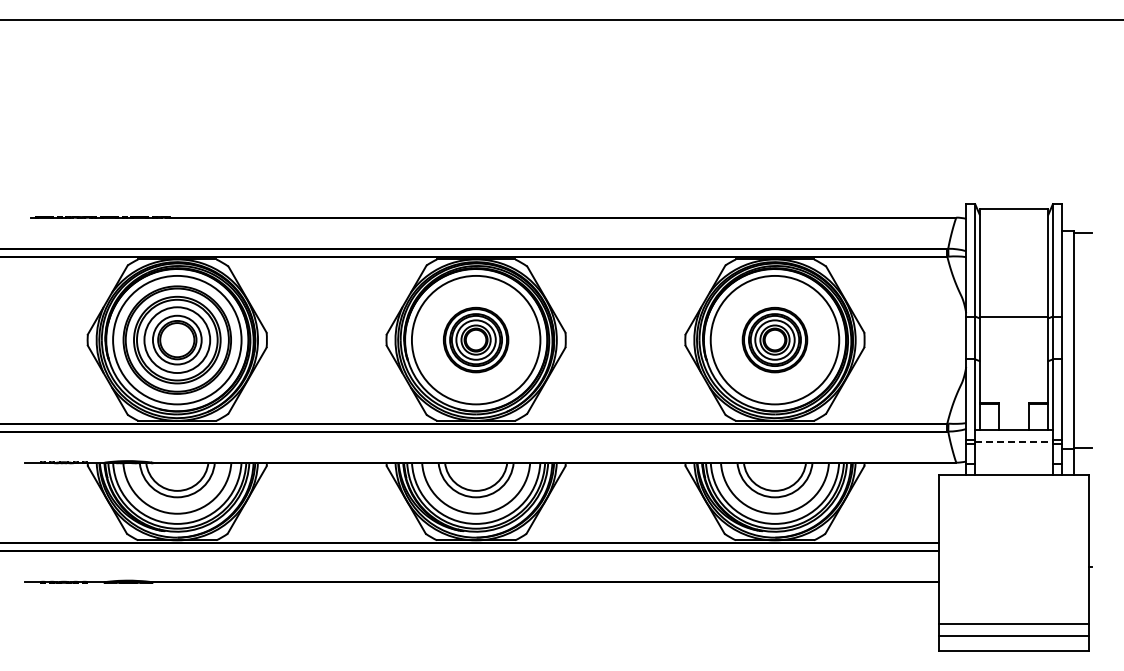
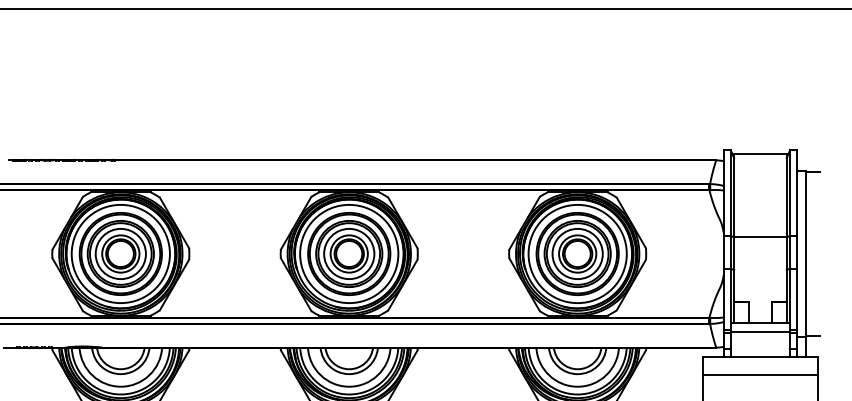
part: (475, 339) -> (348, 253), size x1.67
part: (774, 339) -> (577, 253), size x1.67
line: (1014, 441) -> (760, 331), dashed -> solid
line: (1013, 498) -> (760, 375), added

